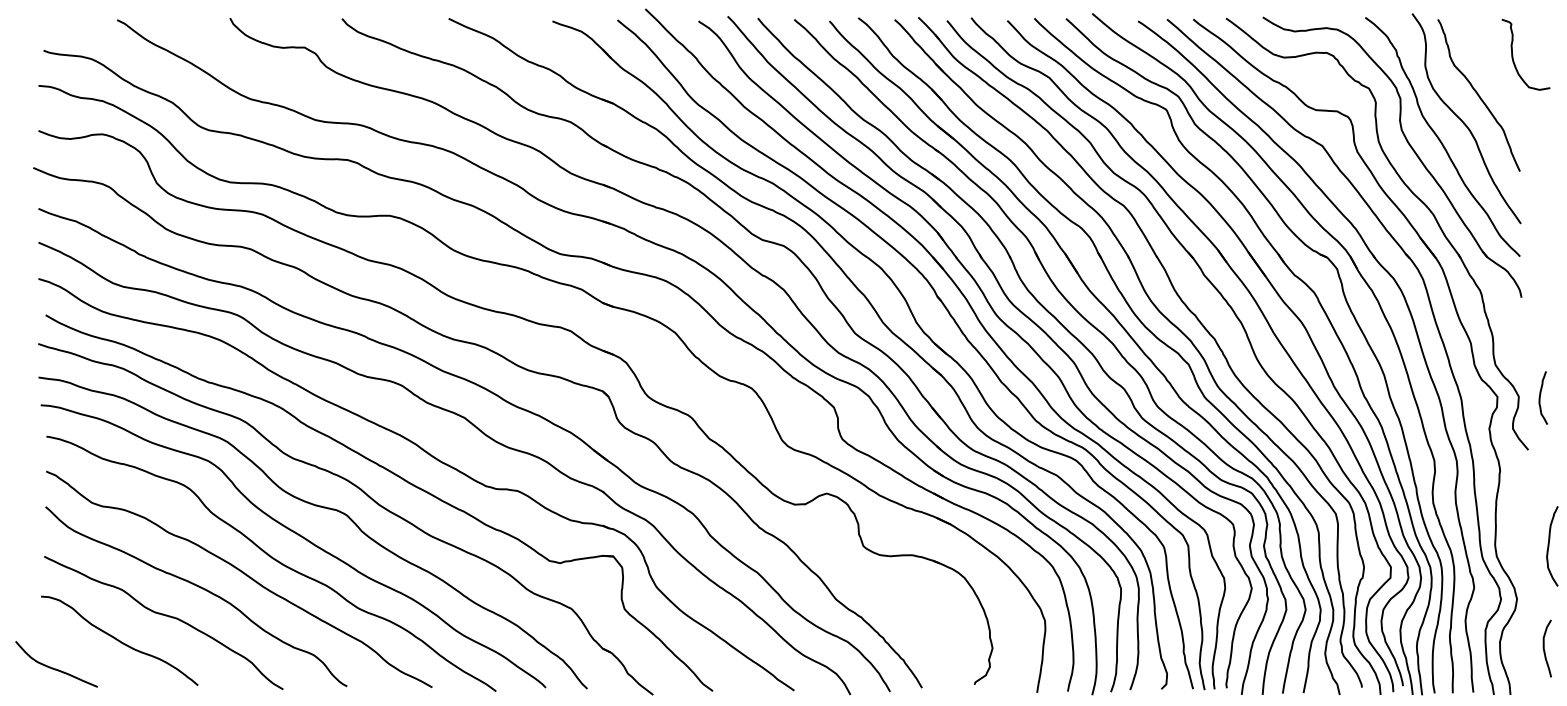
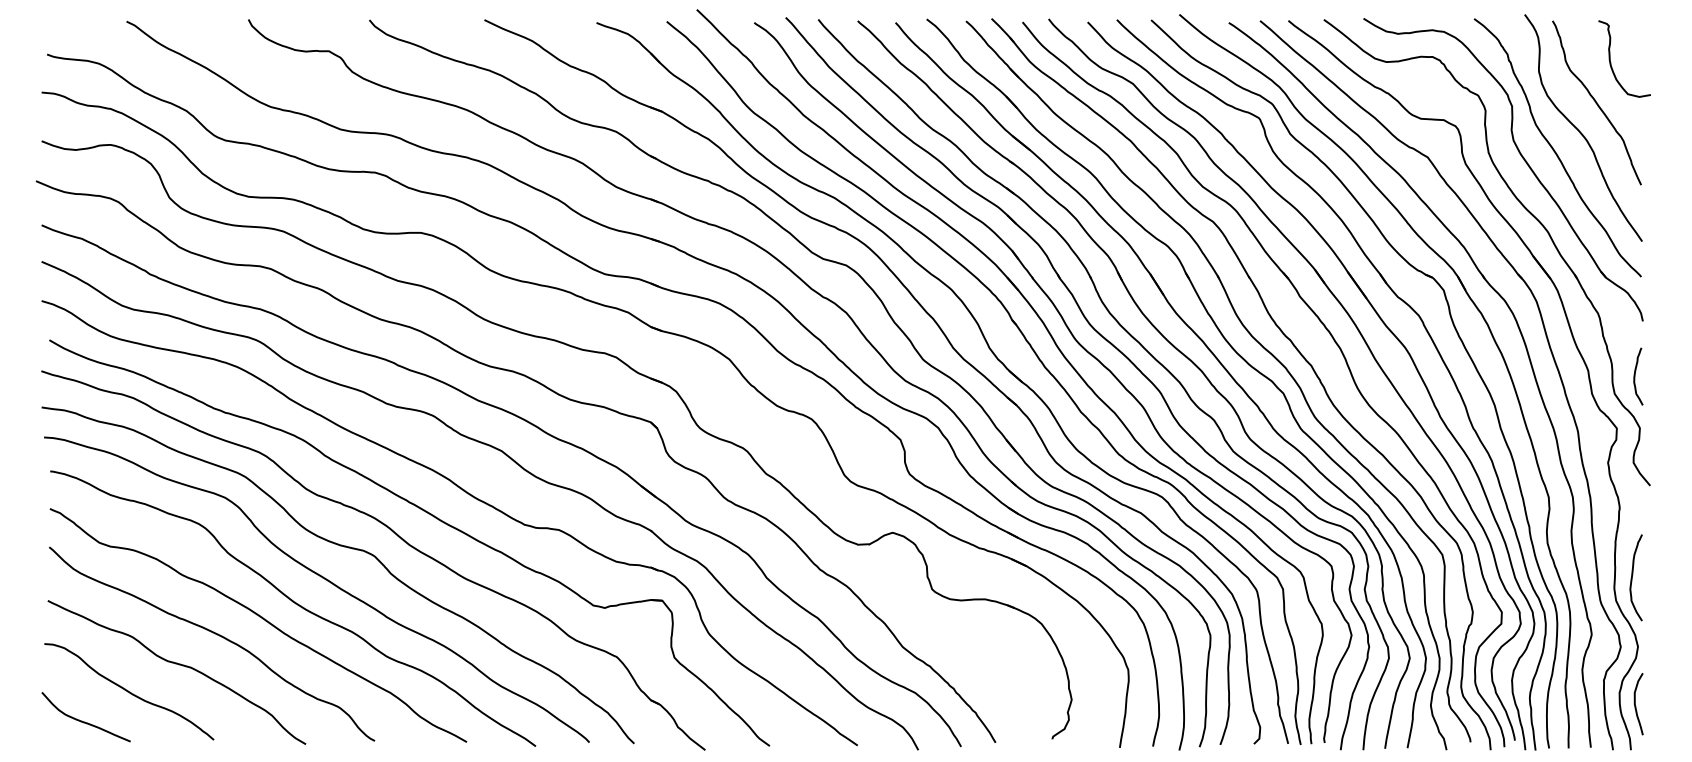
curve: (1513, 58) -> (1611, 62), moved
curve: (1540, 397) -> (1635, 376), moved
curve: (1549, 546) -> (1632, 577), moved
curve: (1545, 650) -> (1636, 706), moved
curve: (55, 668) -> (85, 721), moved

